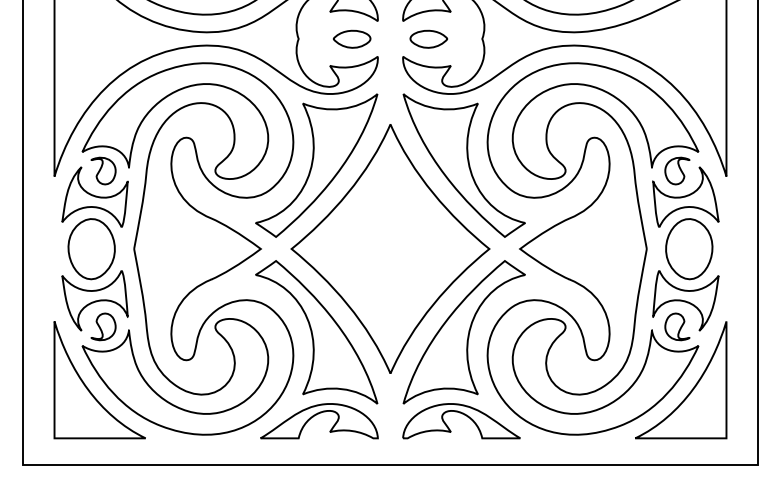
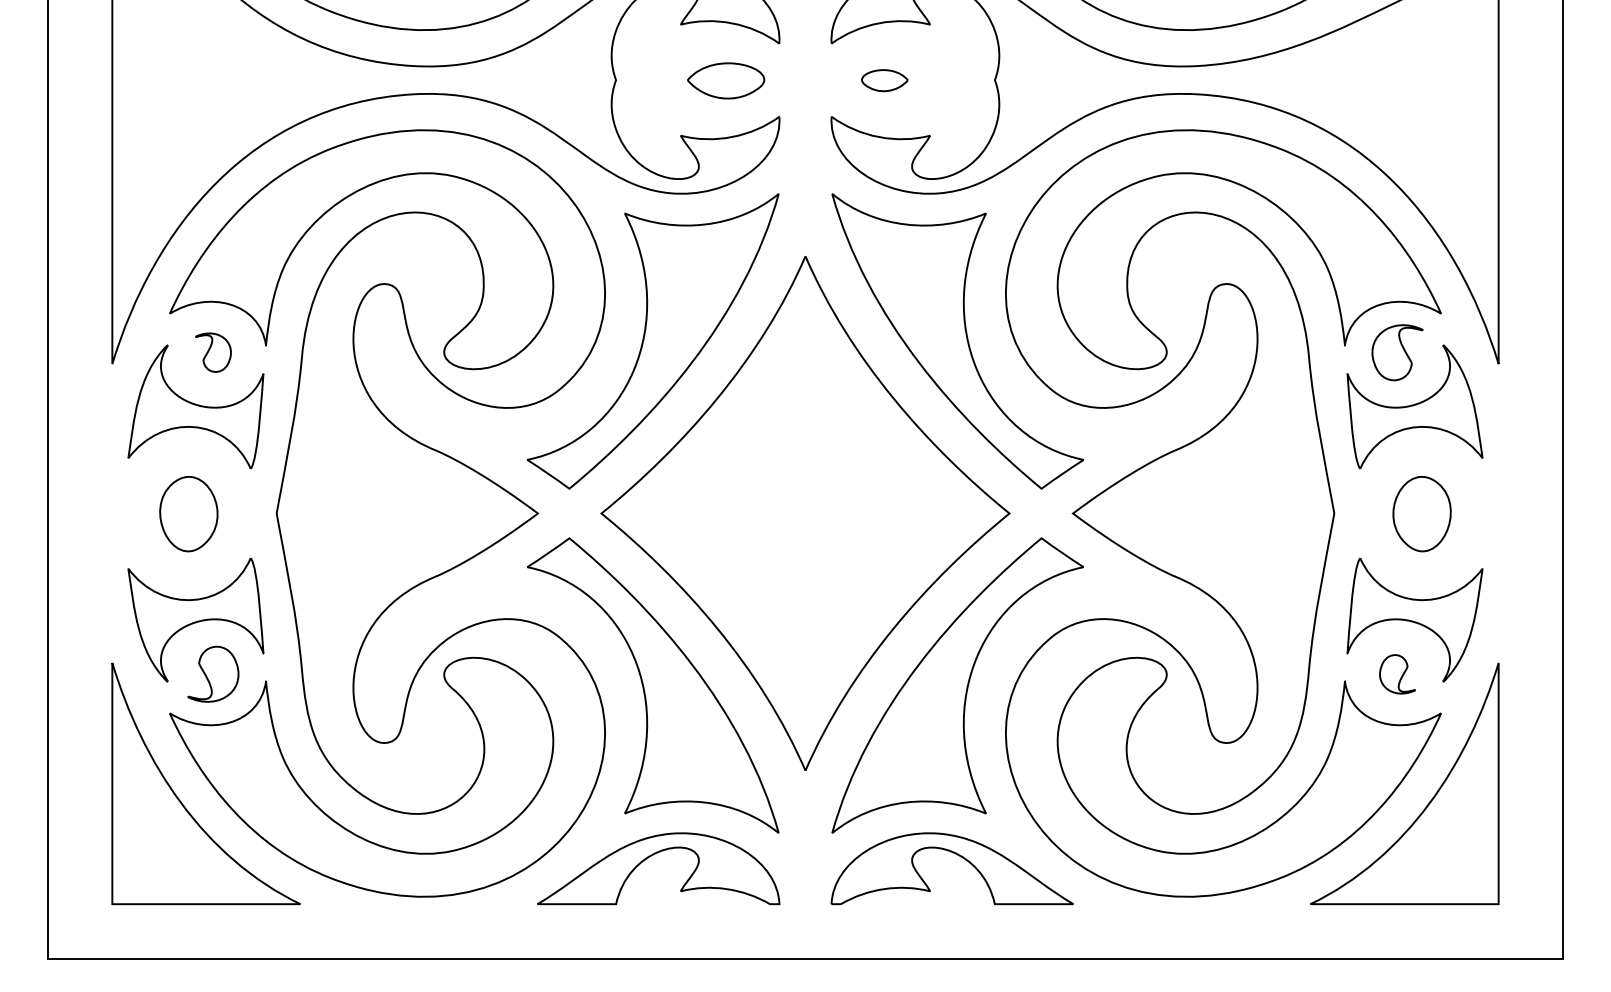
part: (428, 38) -> (883, 79), size x0.6
part: (103, 170) -> (213, 351), size x0.7
part: (91, 249) -> (188, 514), size x0.6
part: (689, 249) -> (1422, 514), size x0.6
part: (677, 326) -> (1397, 673), size x0.7

